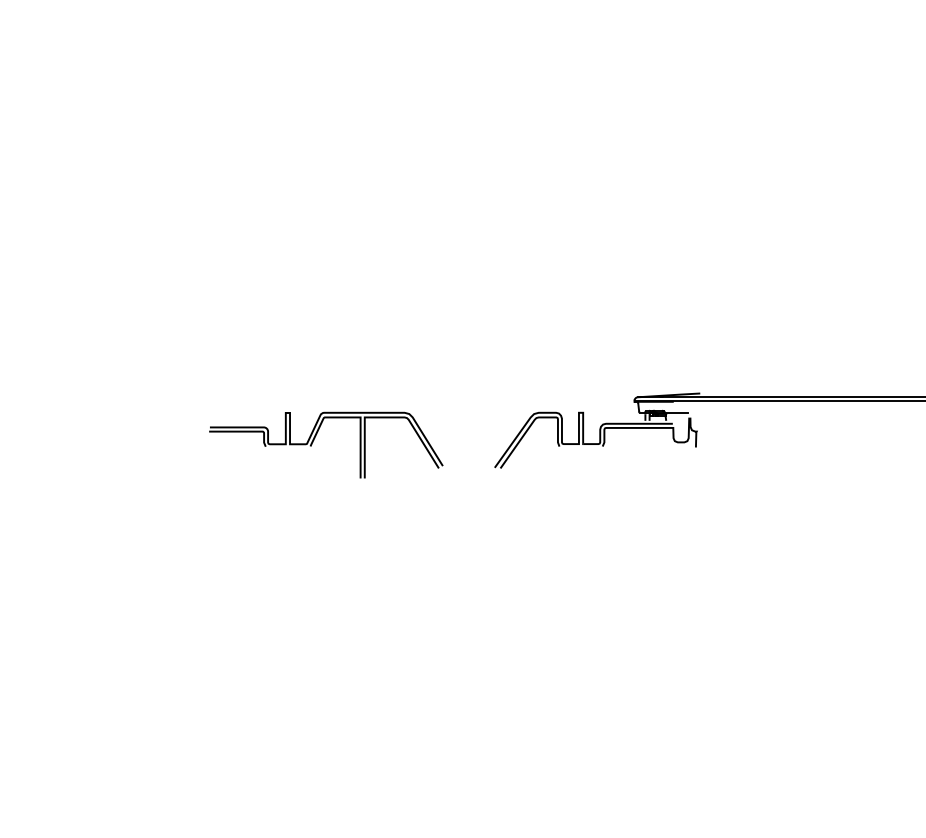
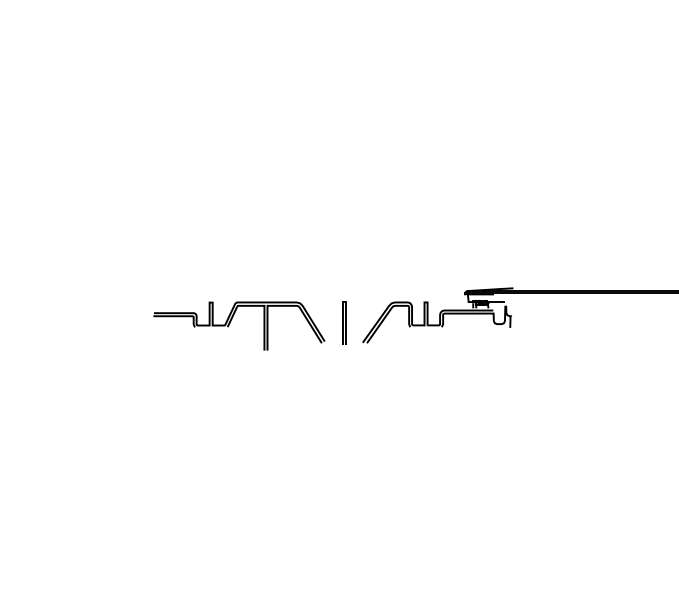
line: (468, 440) -> (343, 322), added

